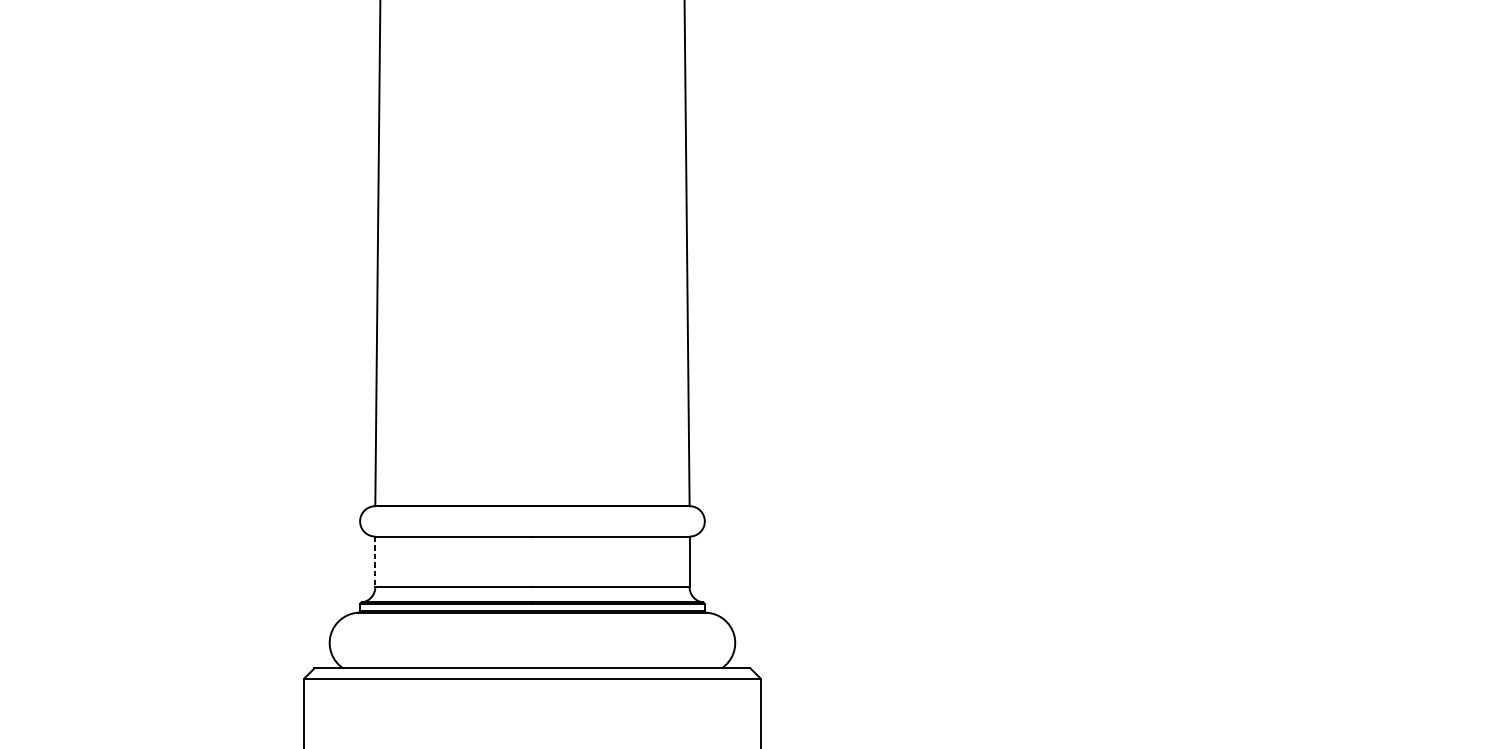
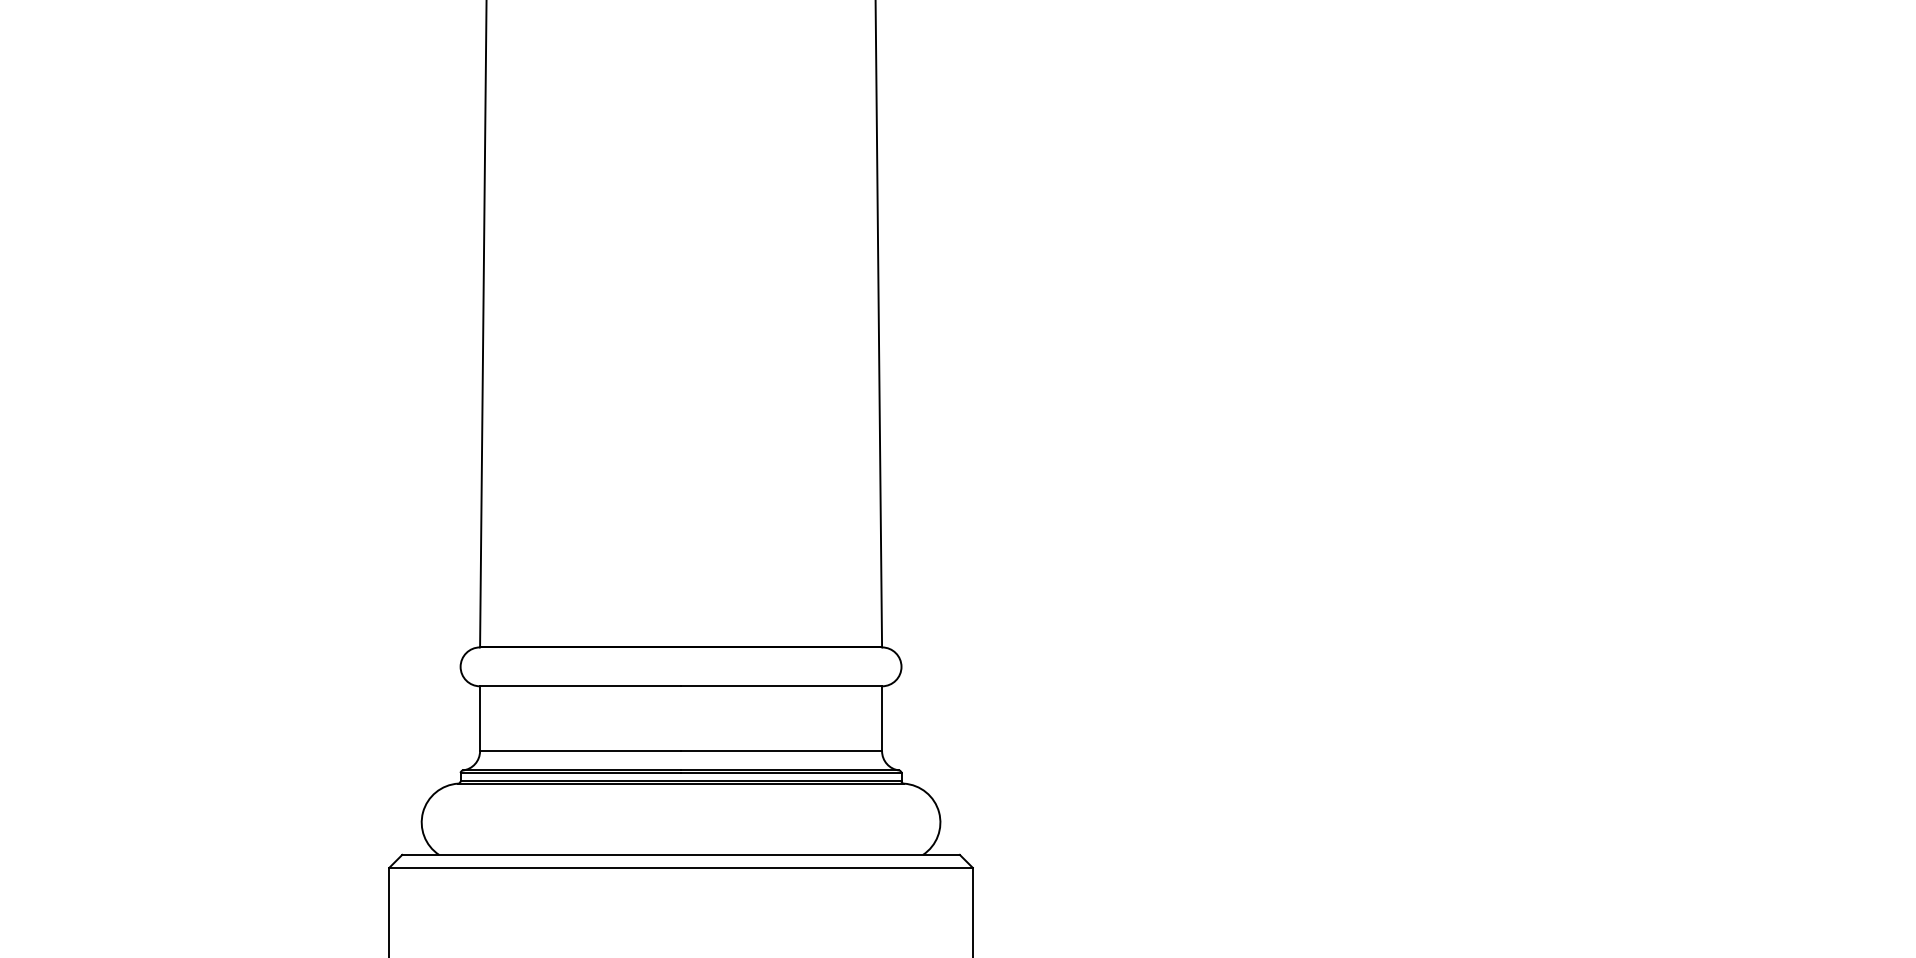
line: (375, 562) -> (480, 719), dashed -> solid

